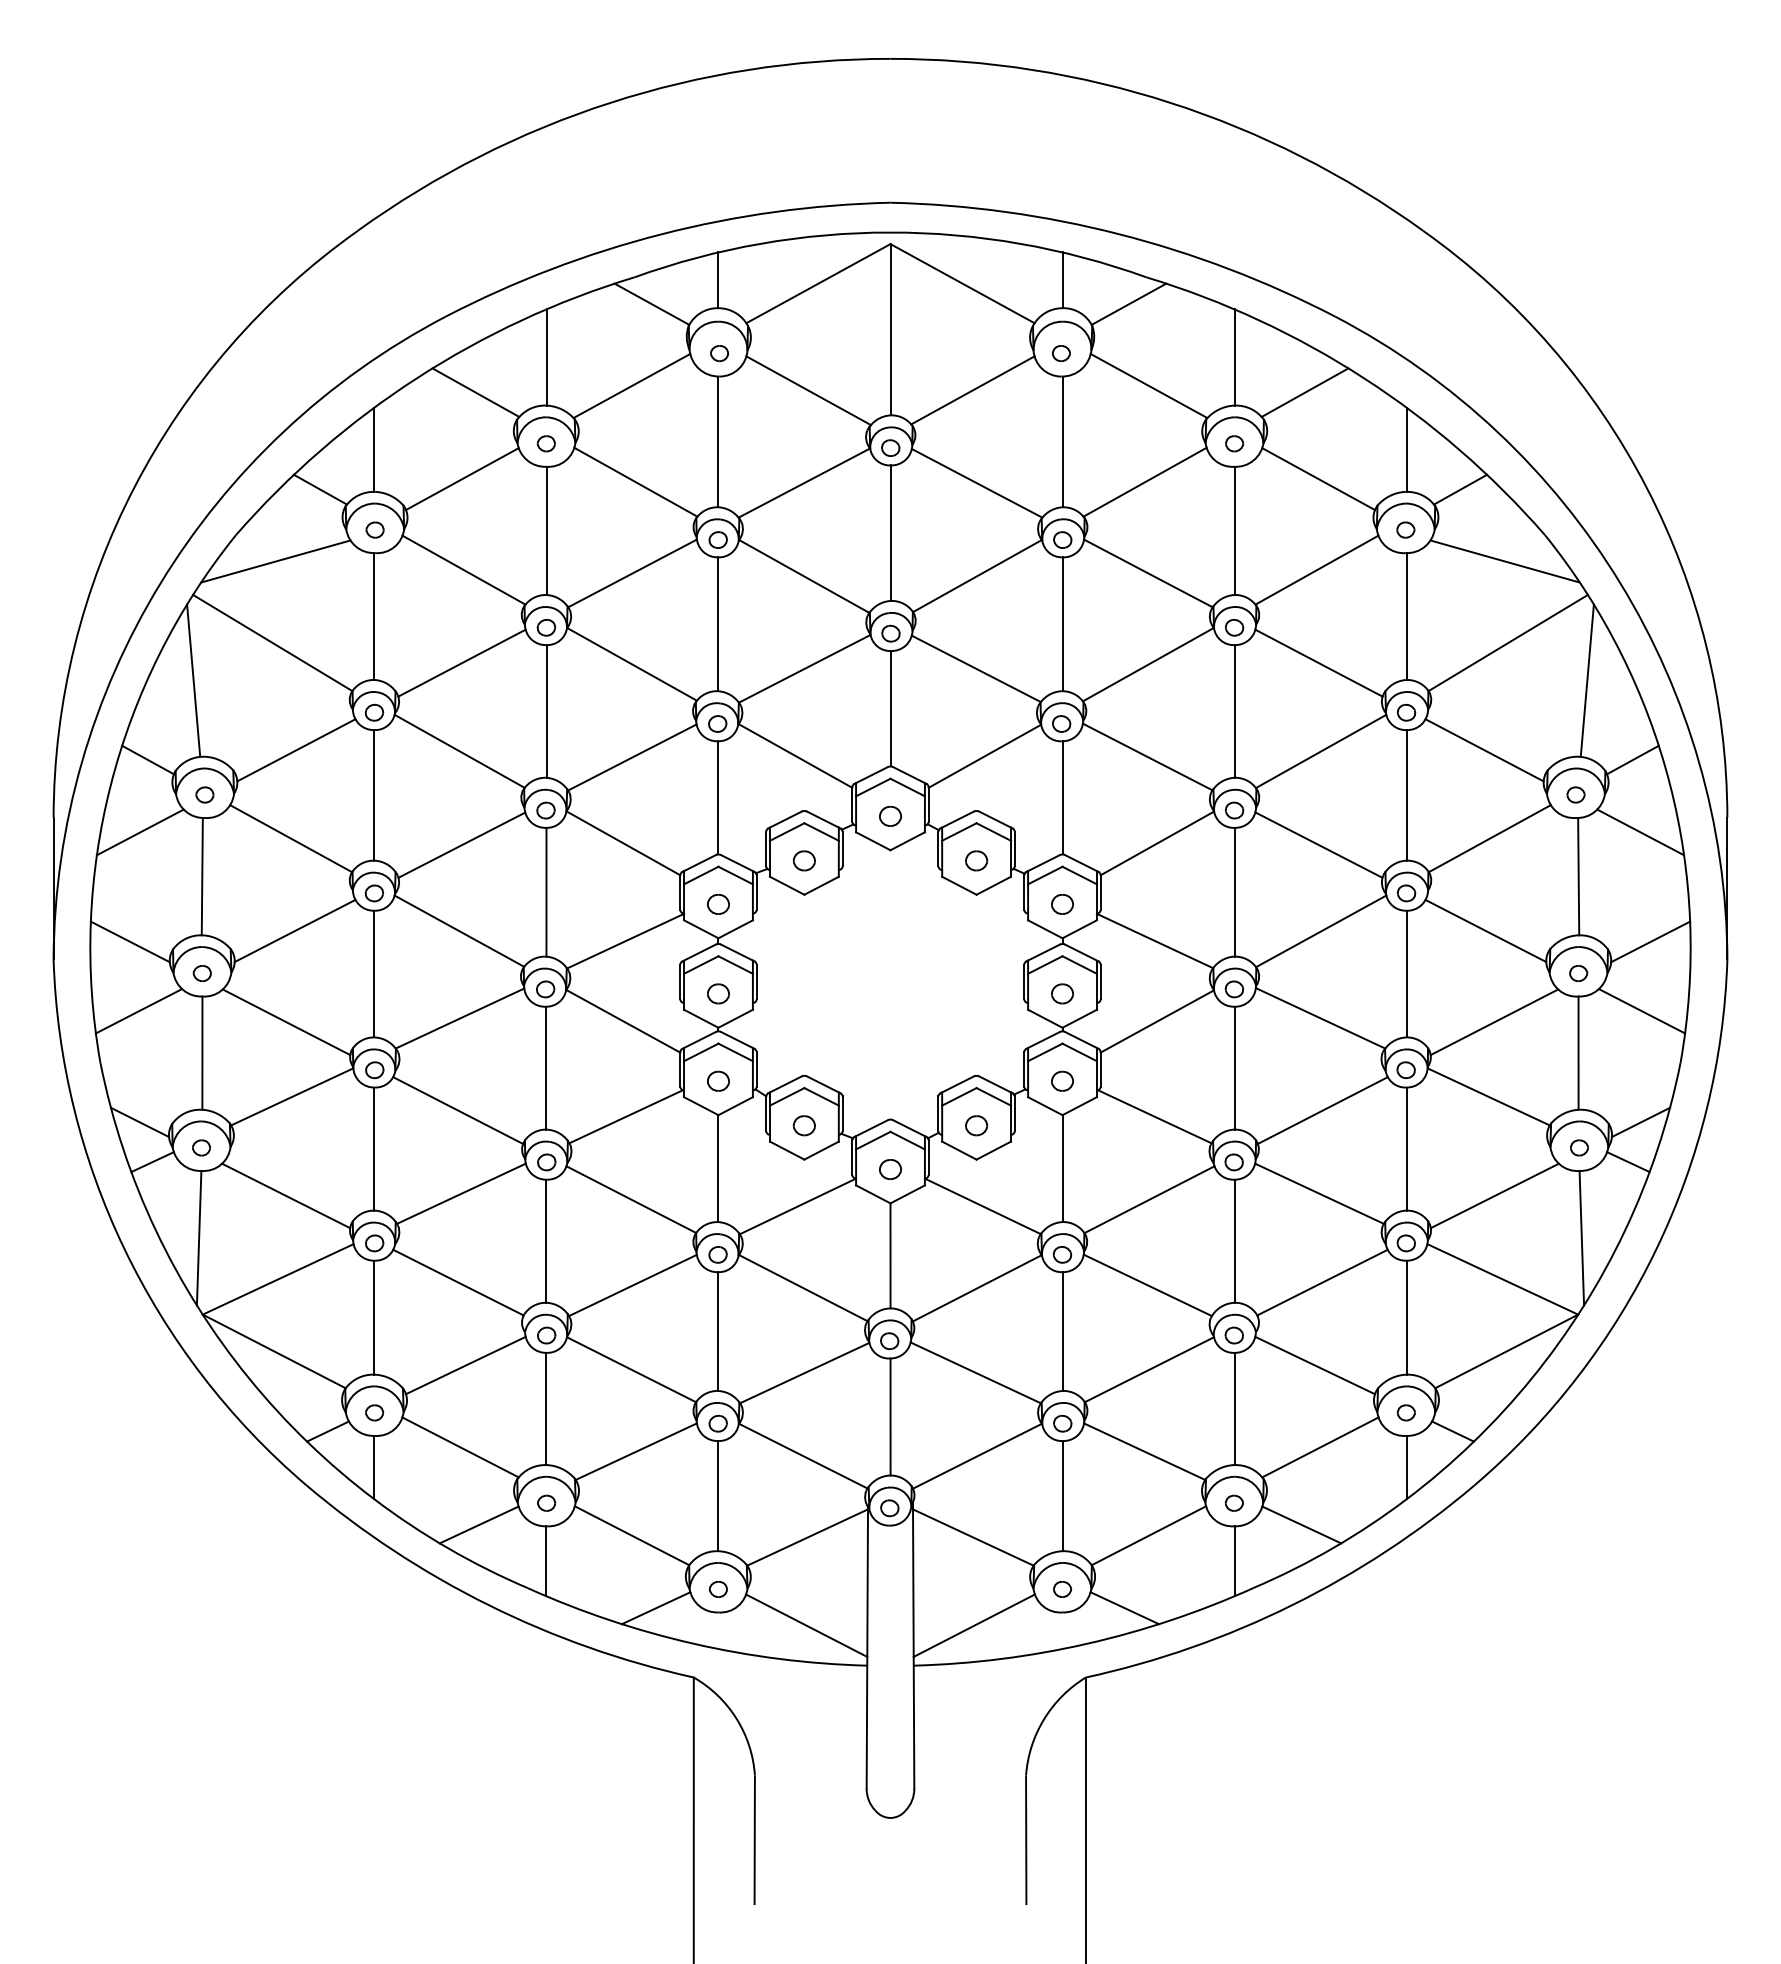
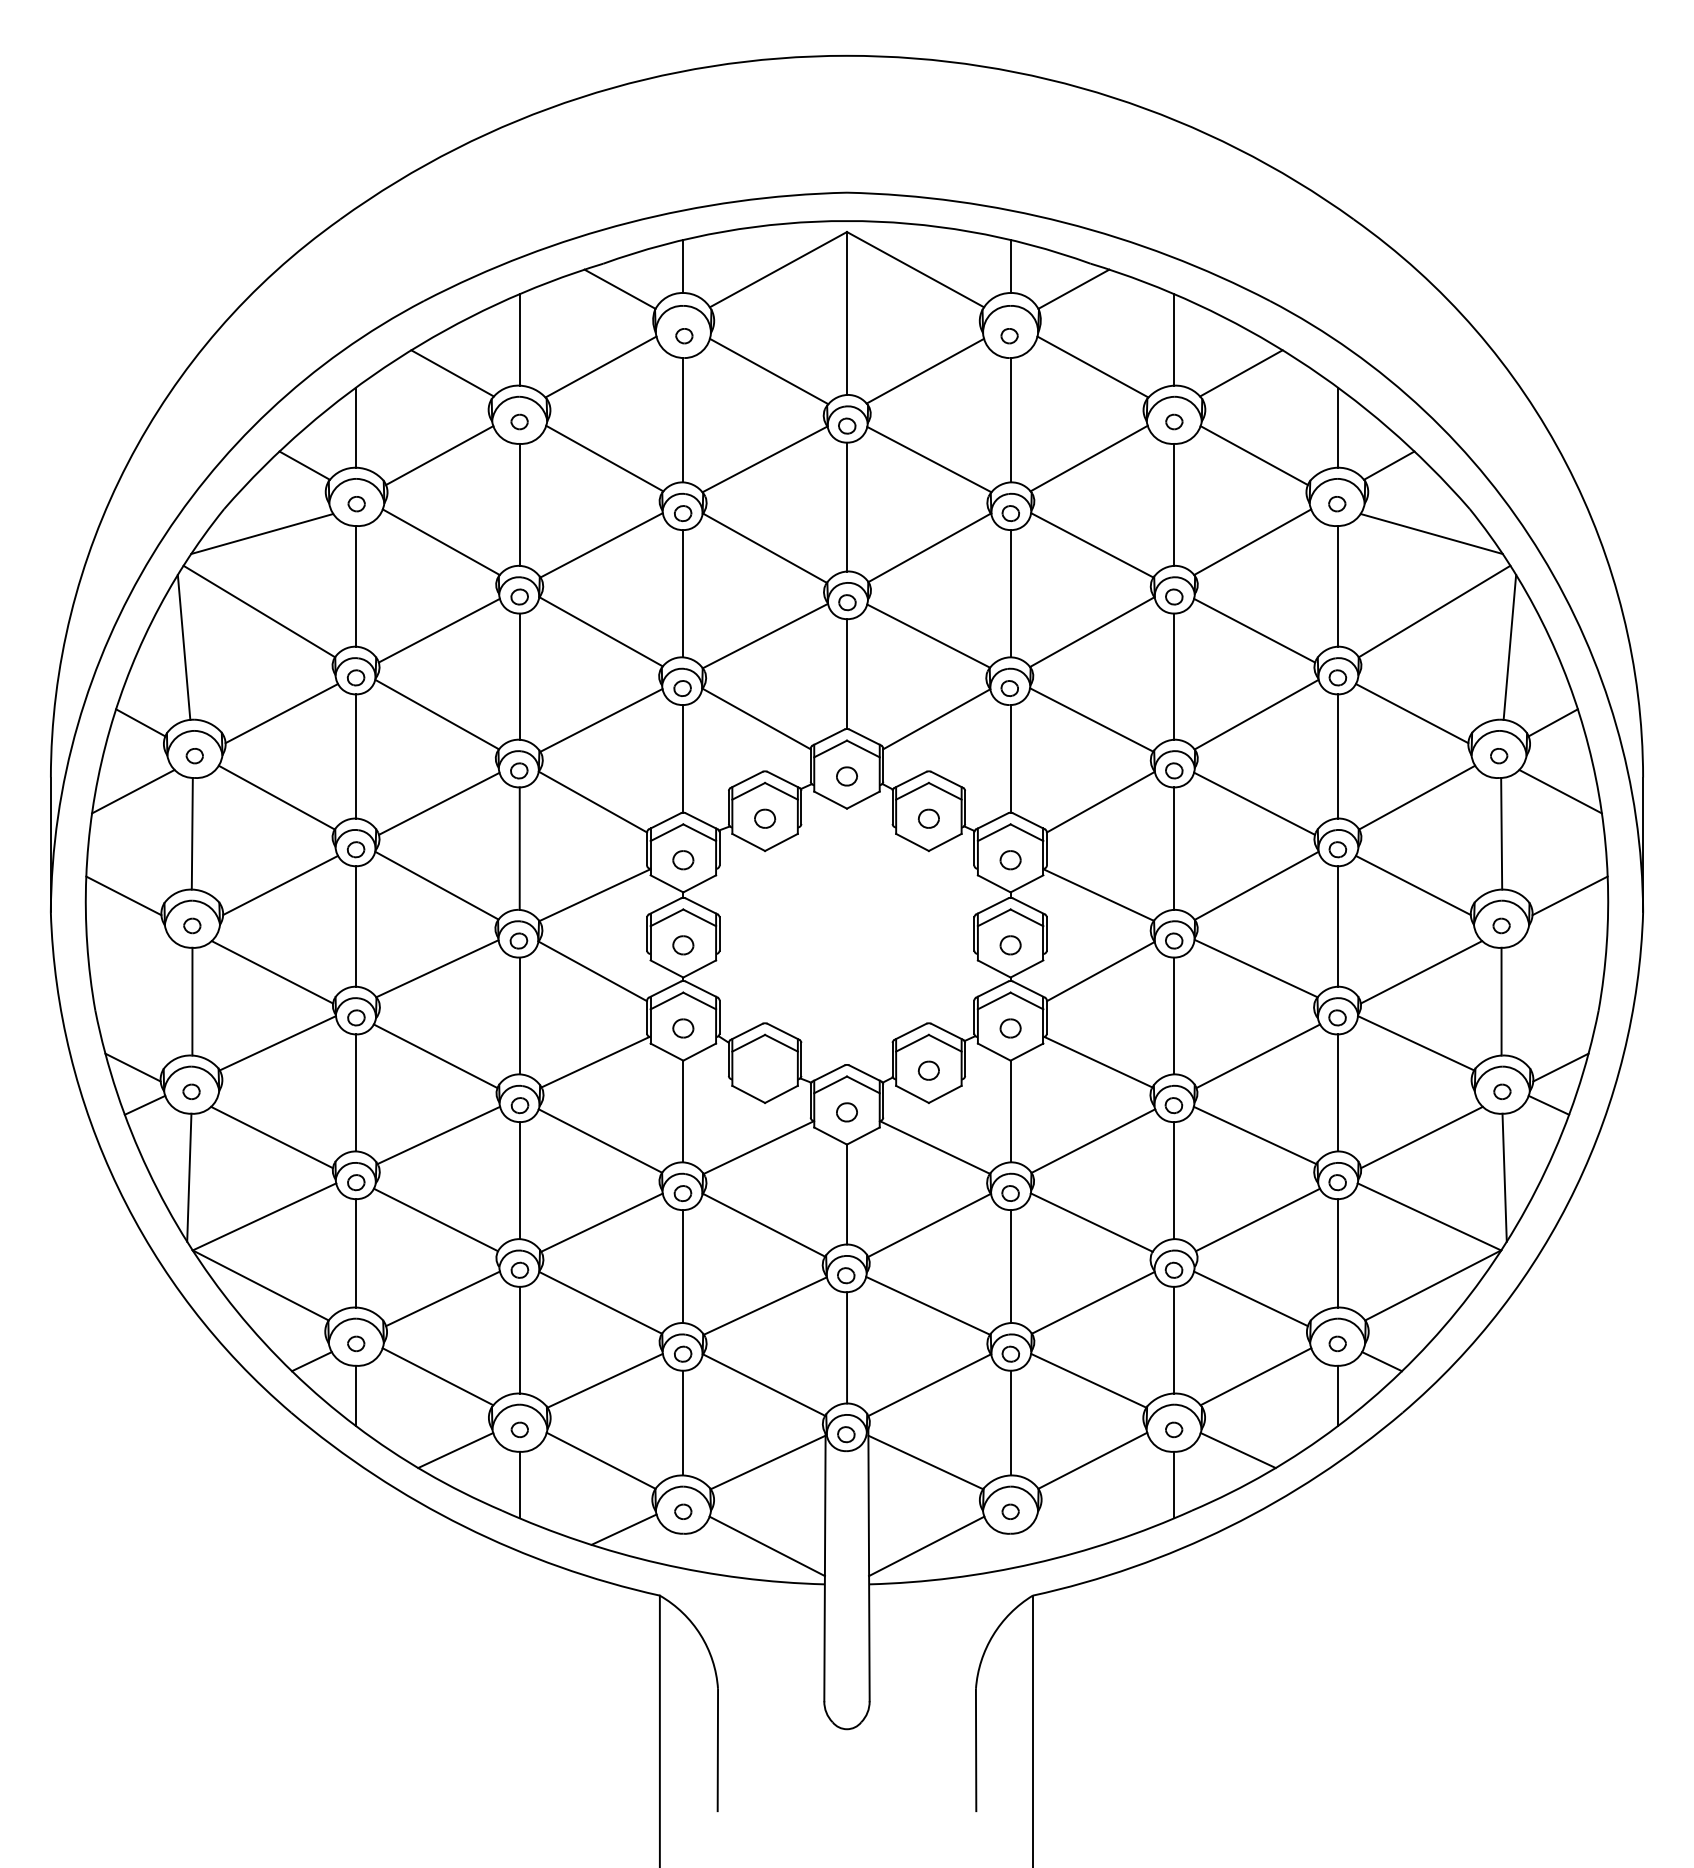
line: (138, 1011) -> (131, 962), removed
line: (1641, 1011) -> (1561, 962), removed
part: (803, 1125) -> (764, 1070), removed
line: (1124, 1608) -> (1069, 1529), removed

